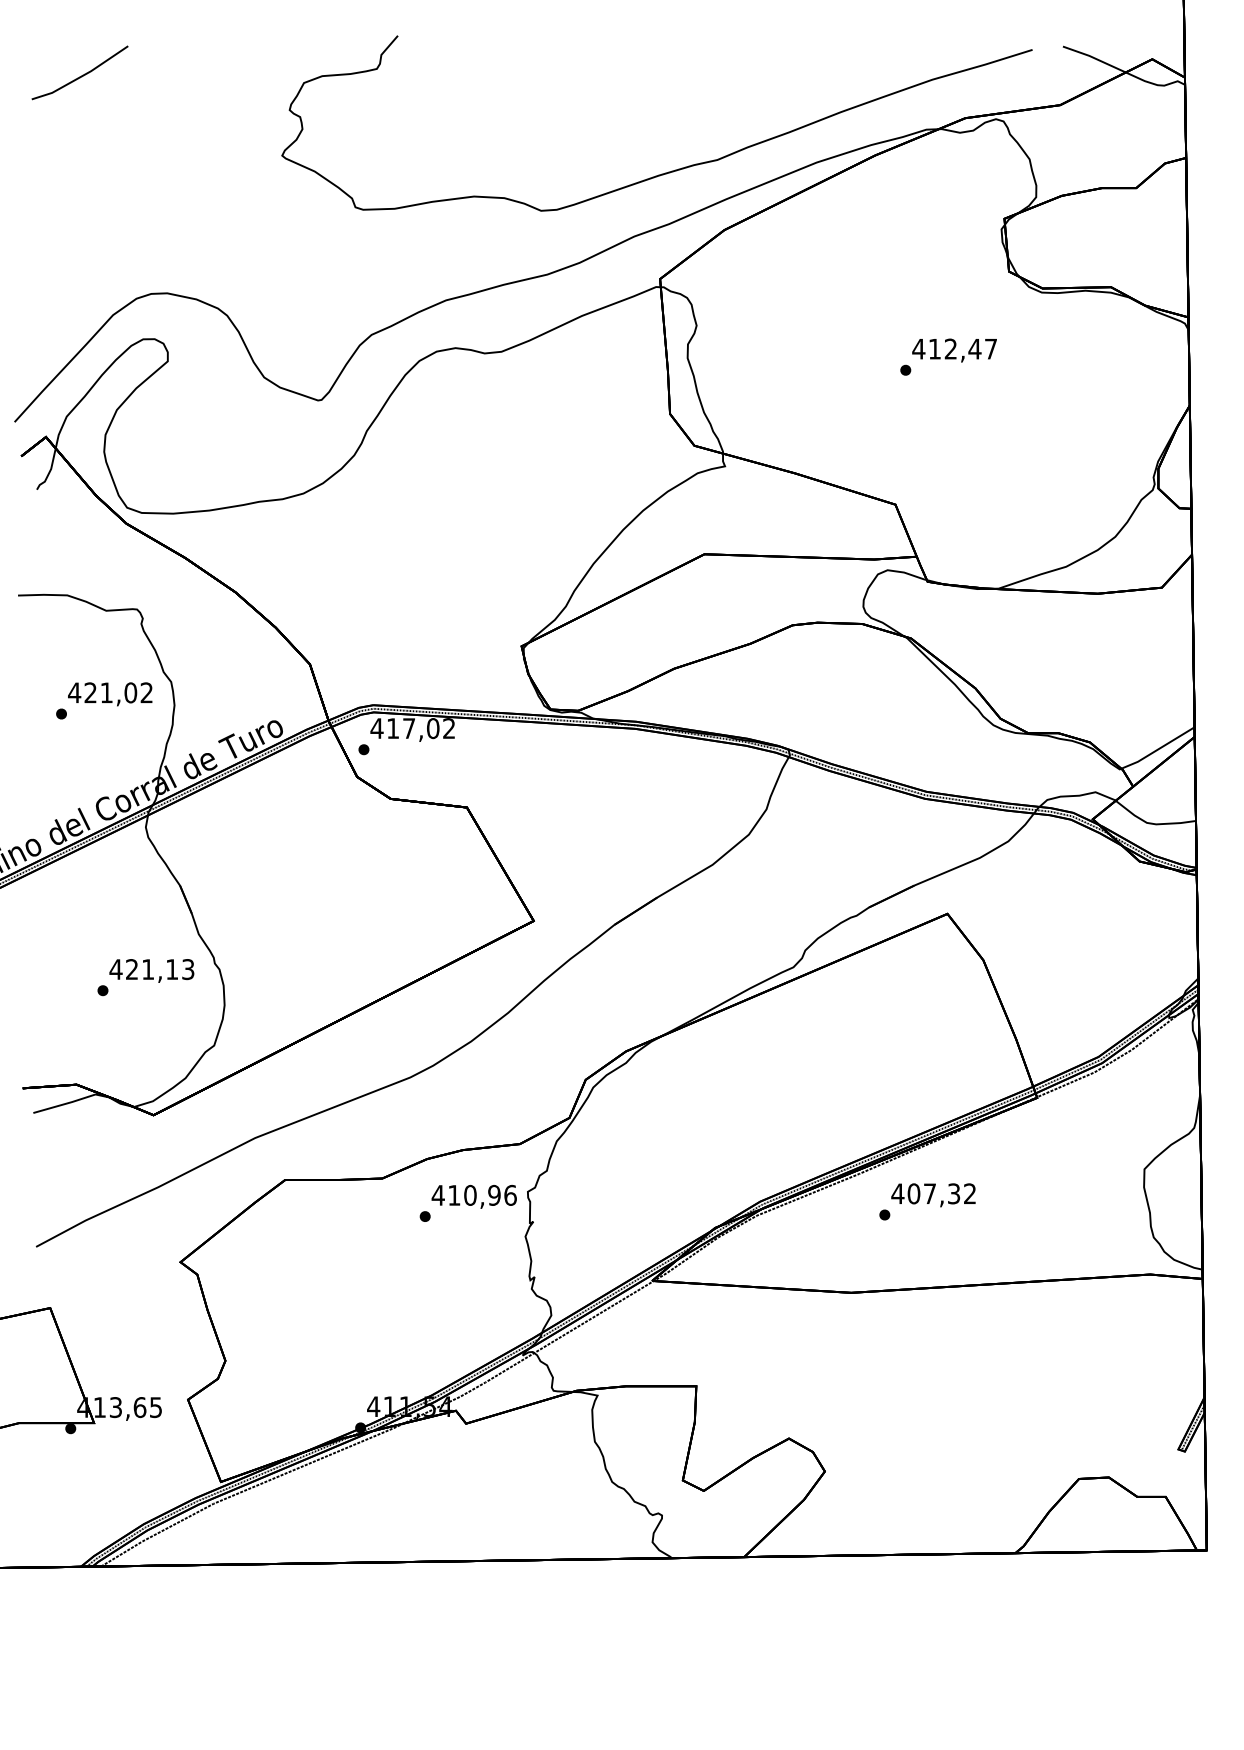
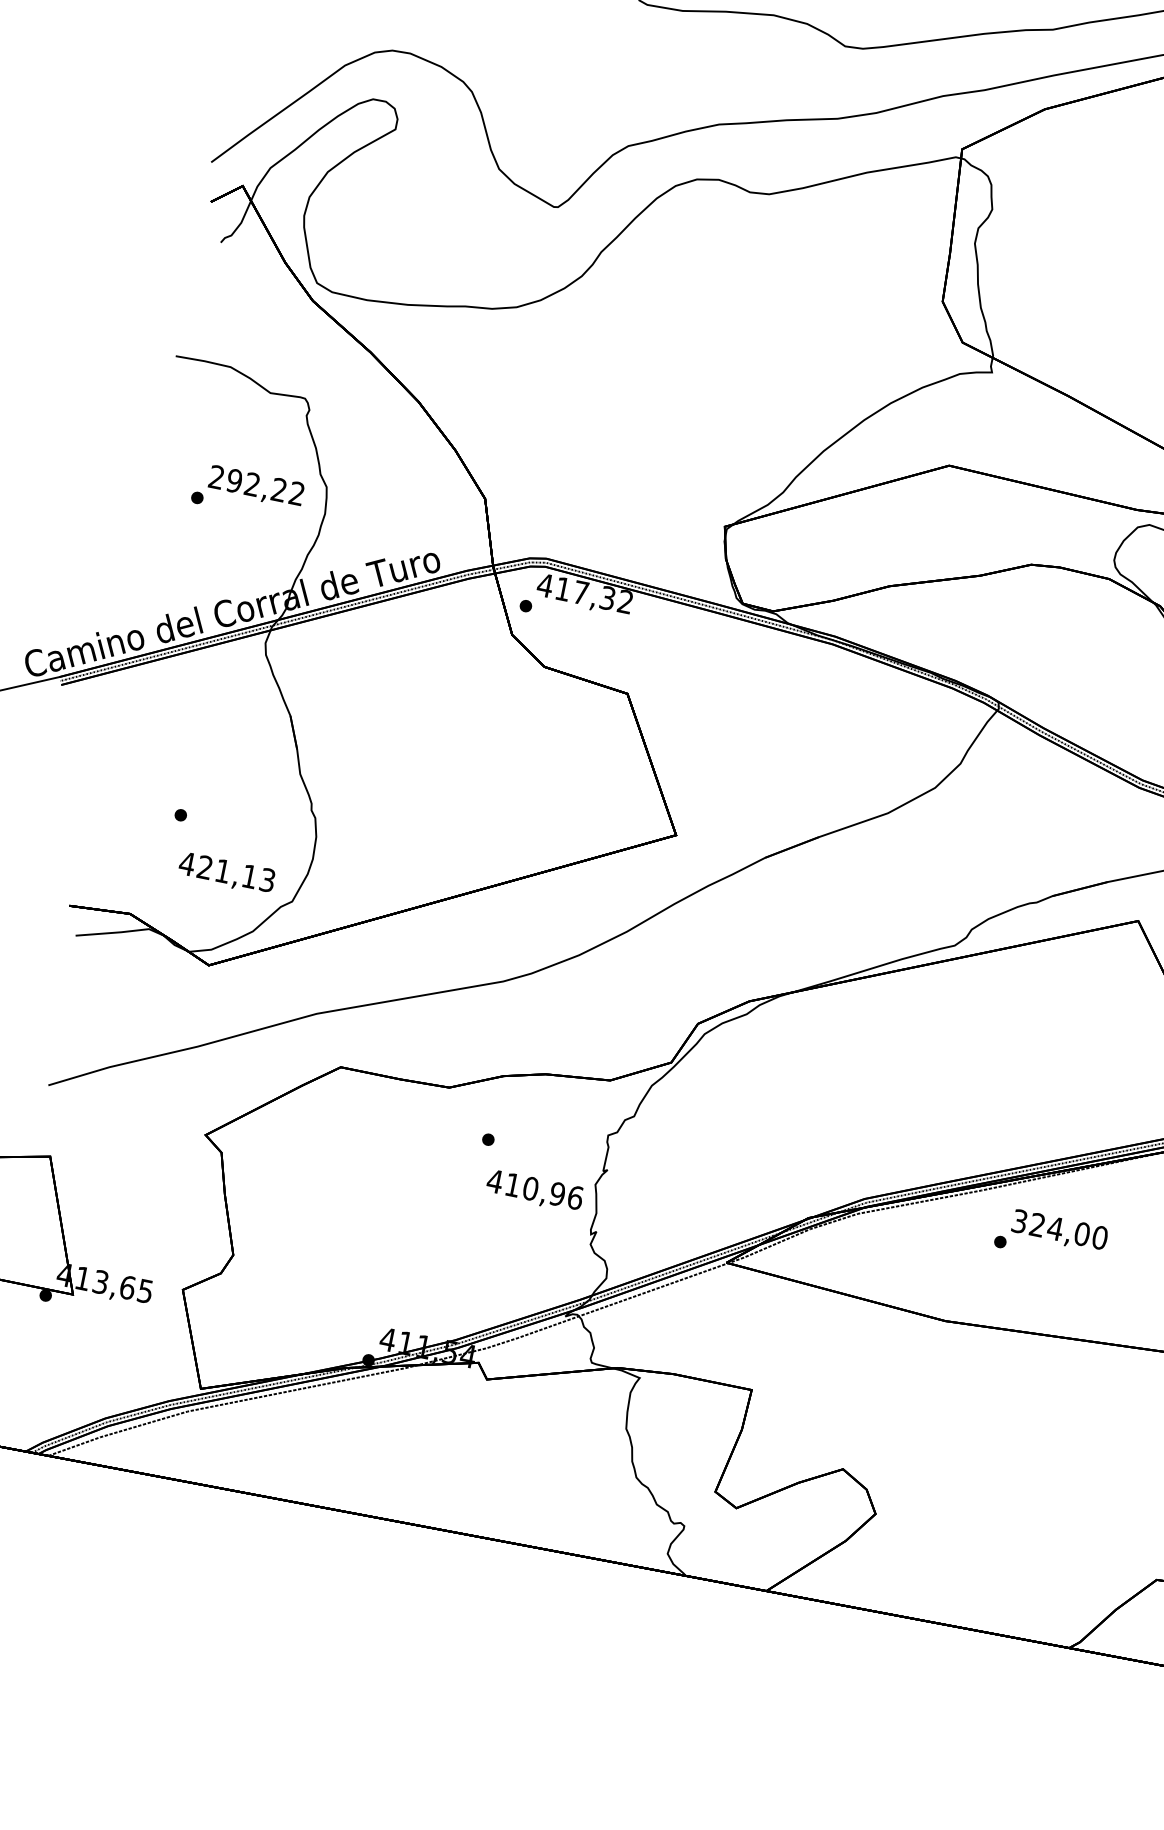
text: (102, 692) -> (247, 483), 421,02 -> 292,22
text: (433, 728) -> (608, 598), 417,02 -> 417,32
text: (151, 970) -> (226, 873), moved
text: (933, 1193) -> (1059, 1229), 407,32 -> 324,00
text: (473, 1196) -> (533, 1190), moved

